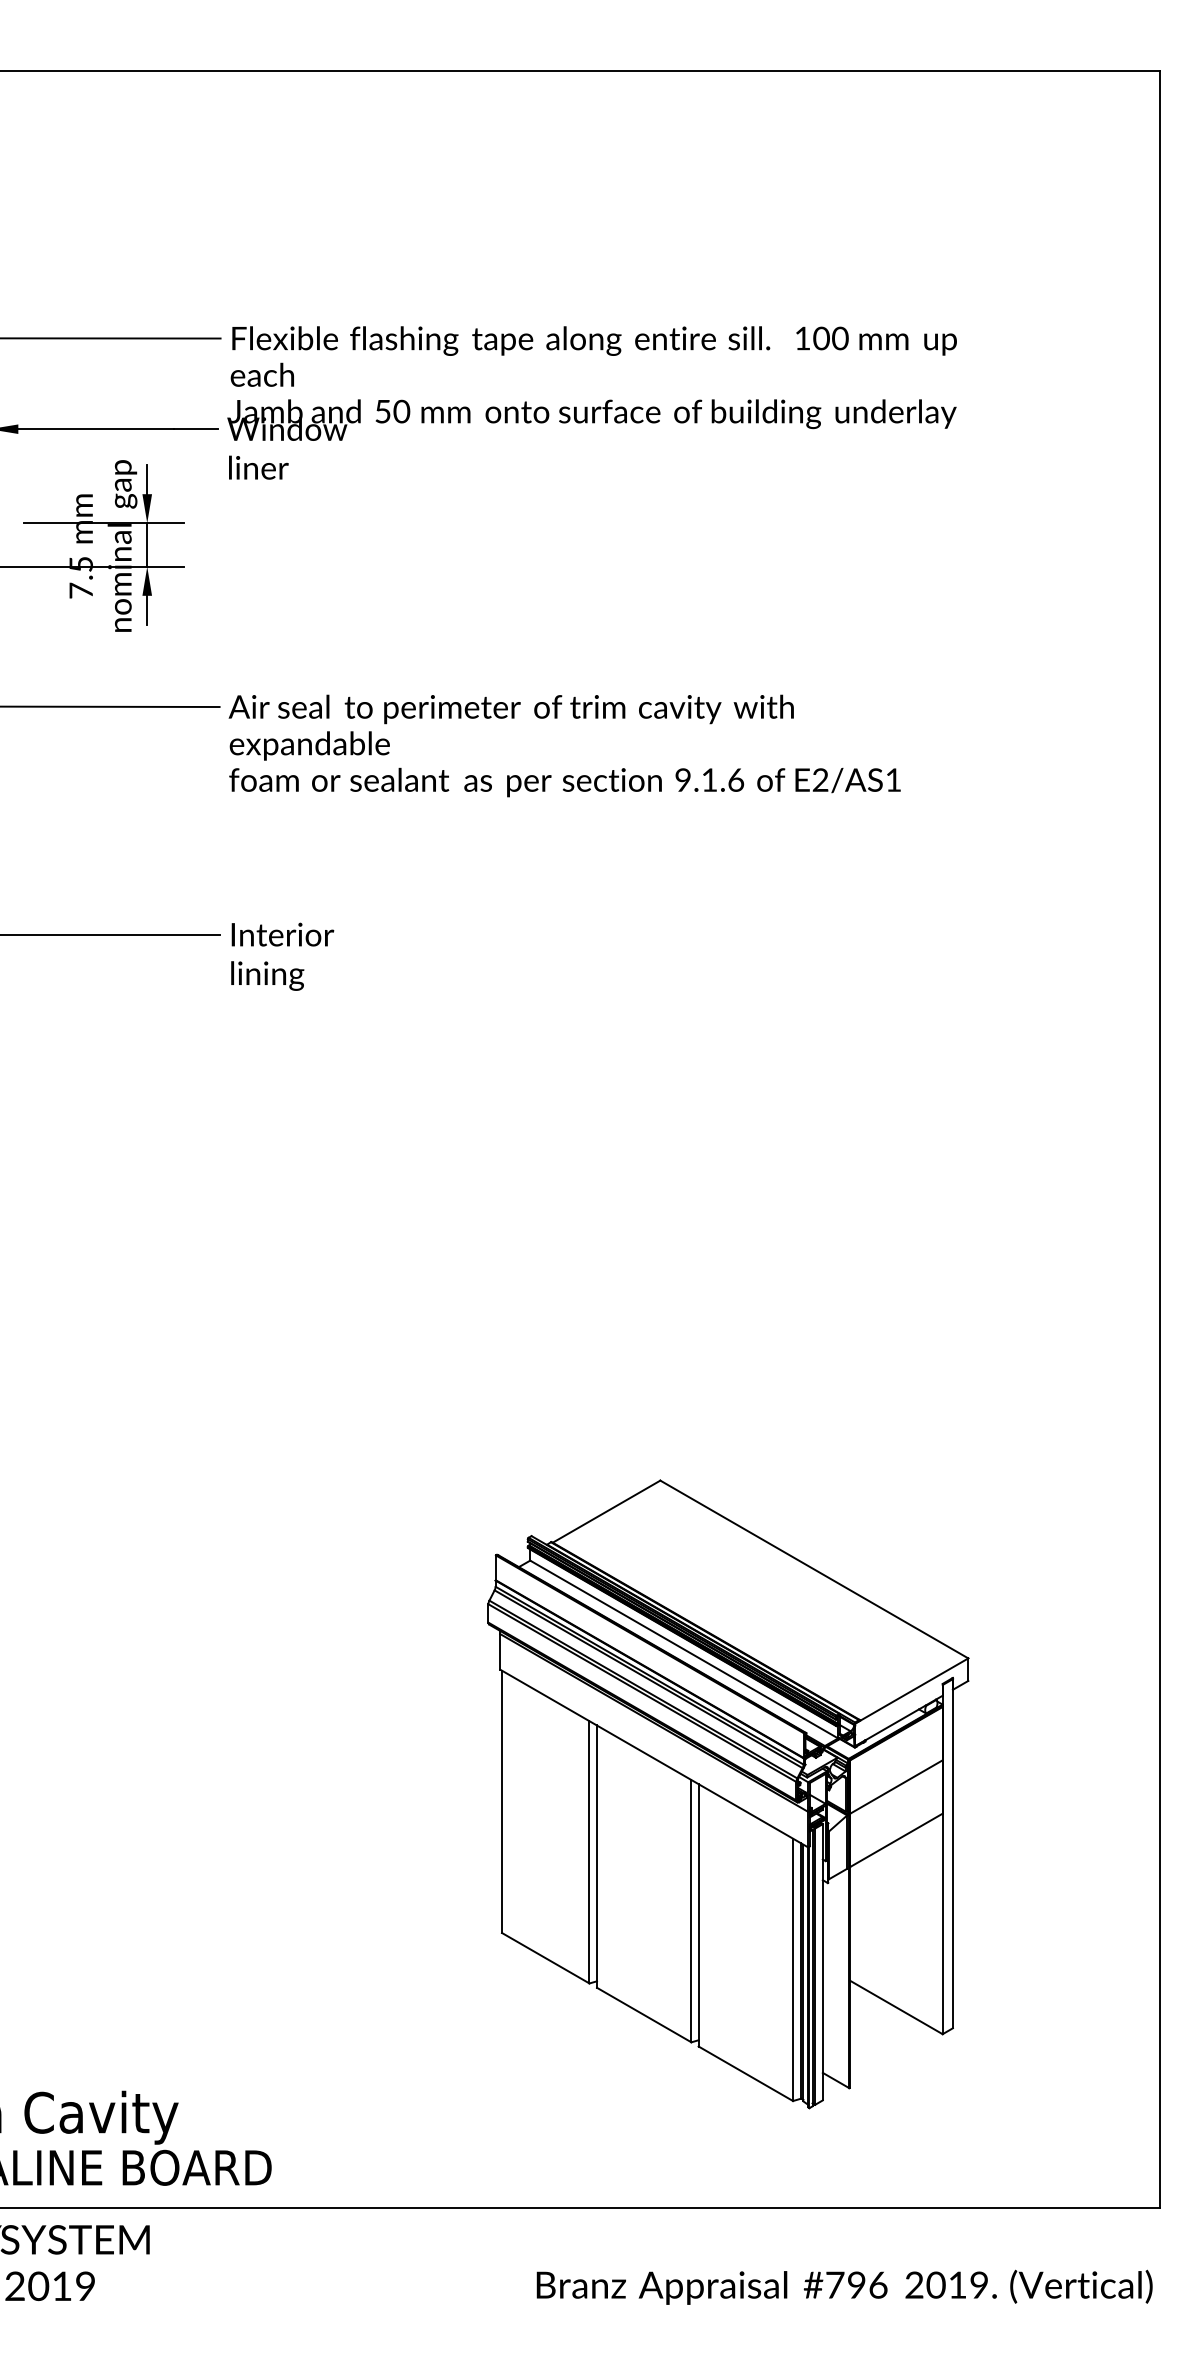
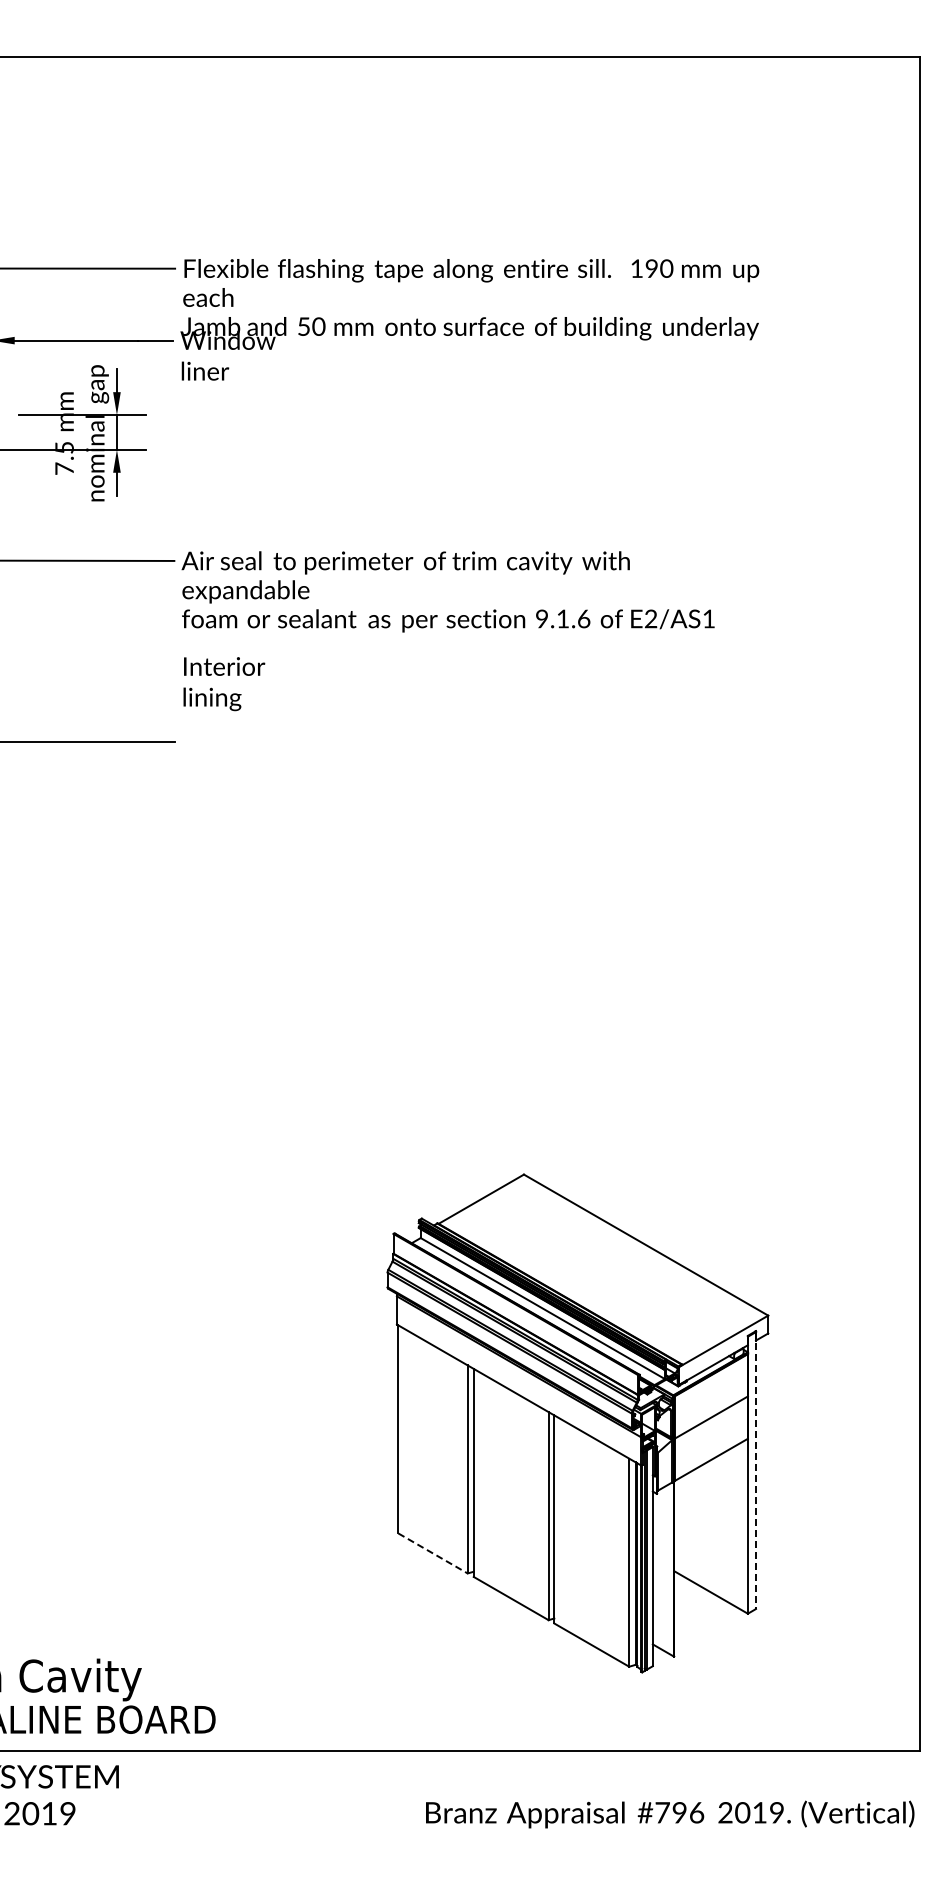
text: (821, 339) -> (651, 269), 100 -> 190
text: (282, 957) -> (224, 684), moved
line: (953, 1854) -> (756, 1471), solid -> dashed
line: (546, 1958) -> (433, 1553), solid -> dashed

